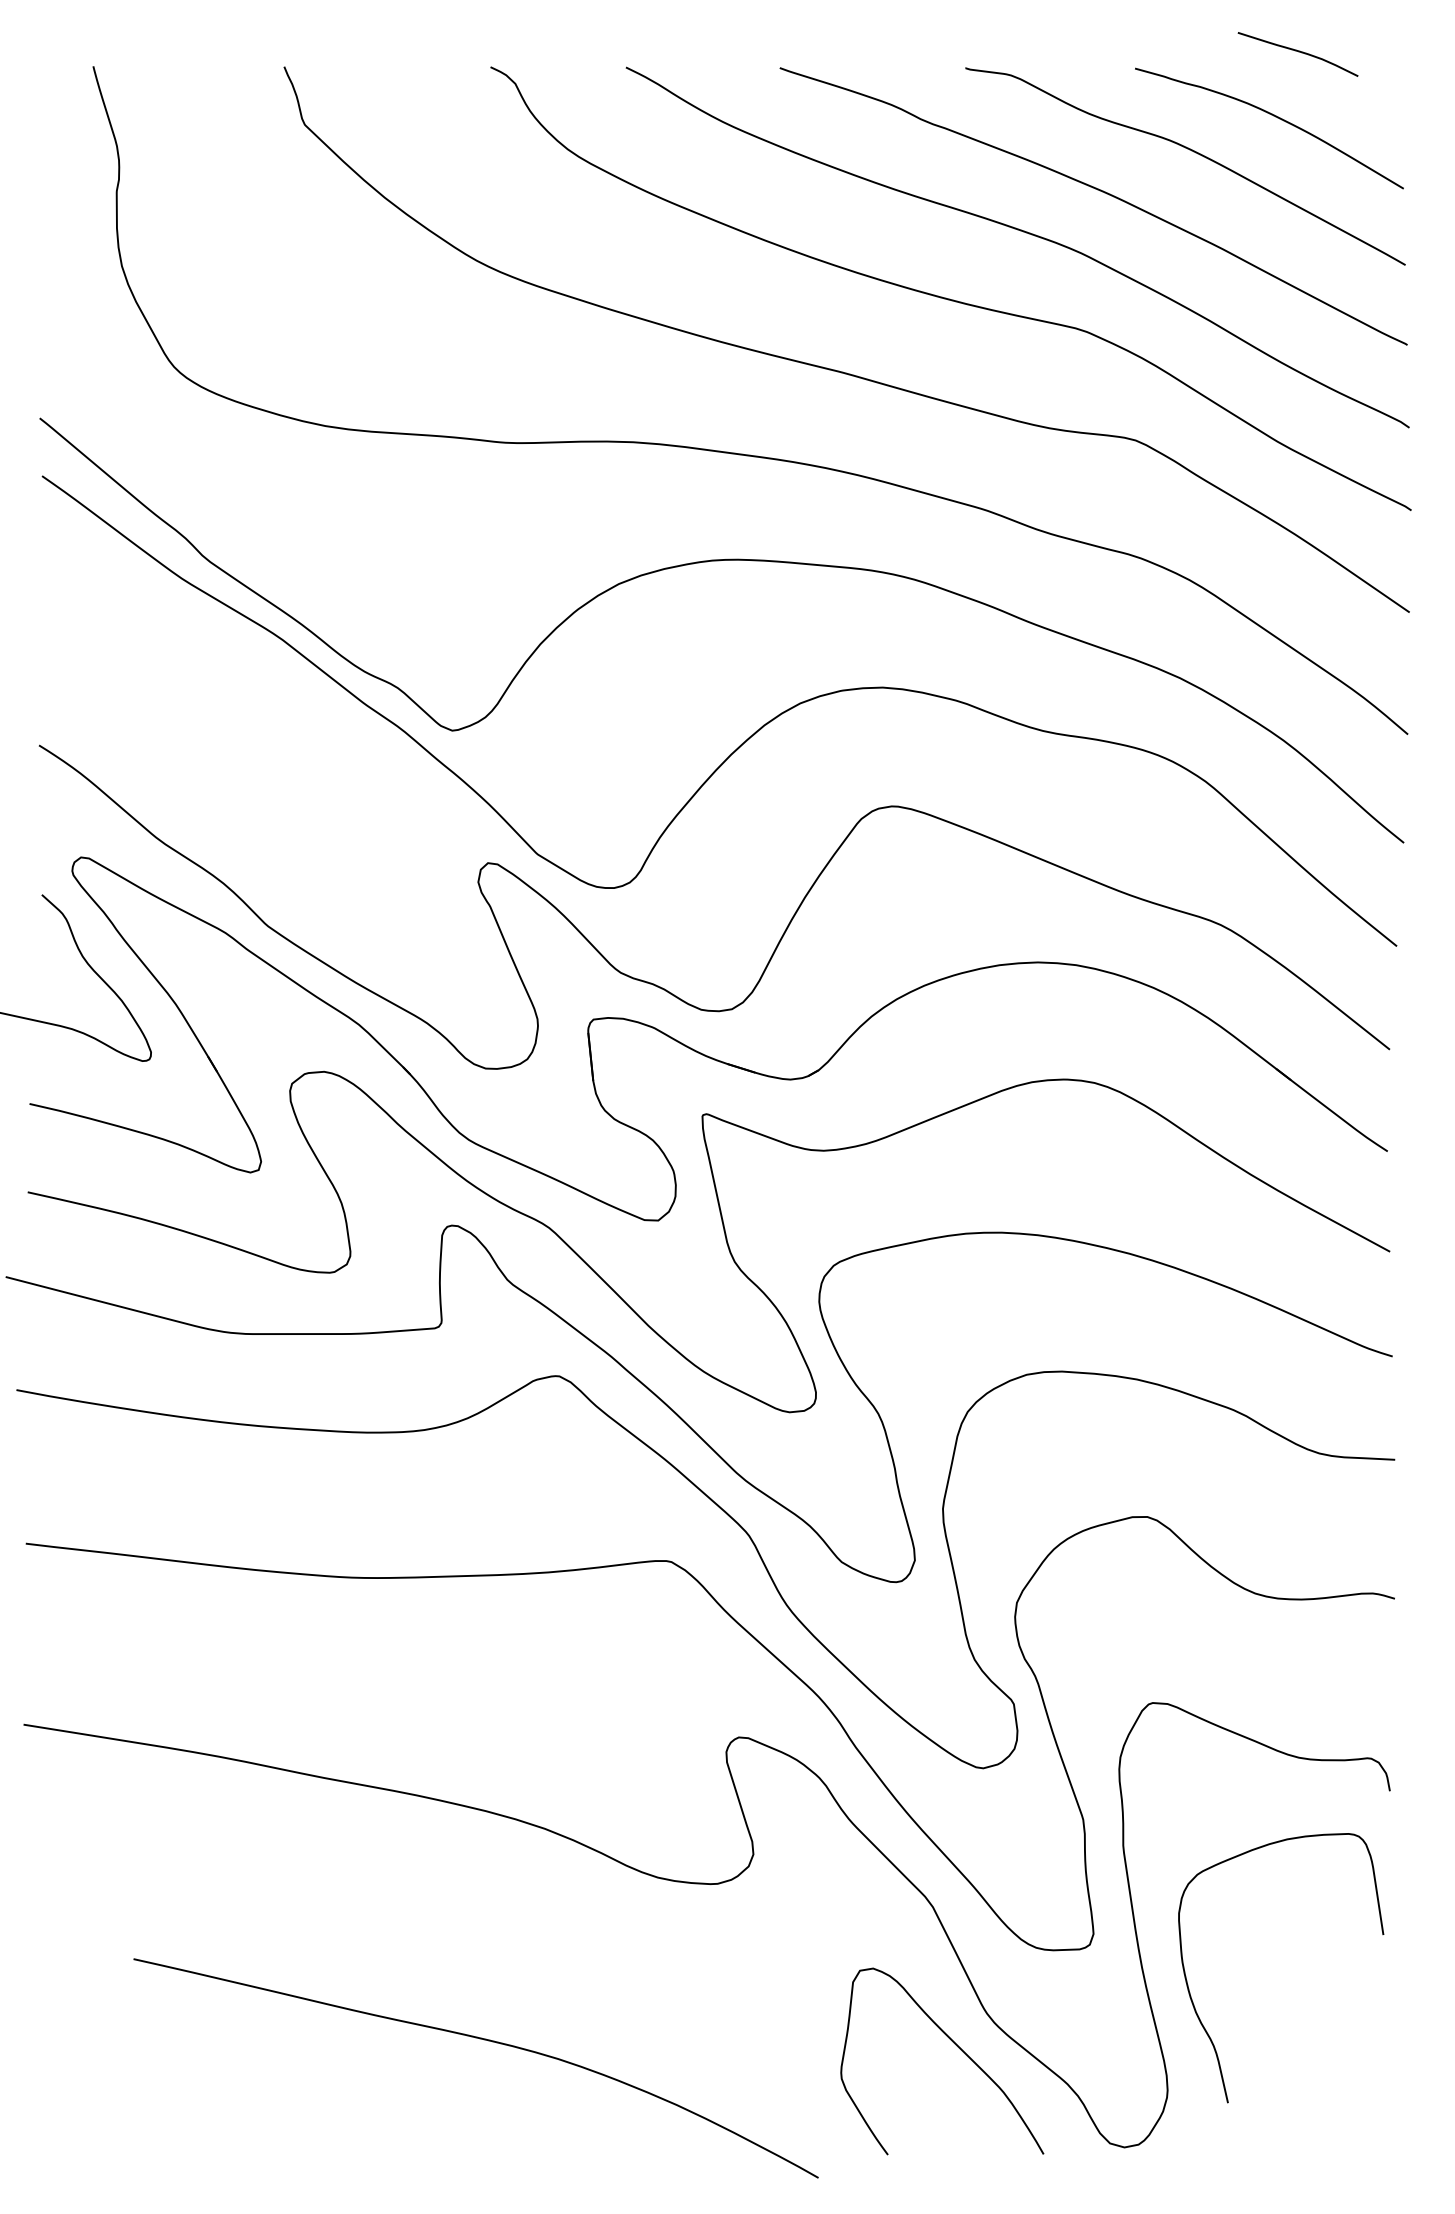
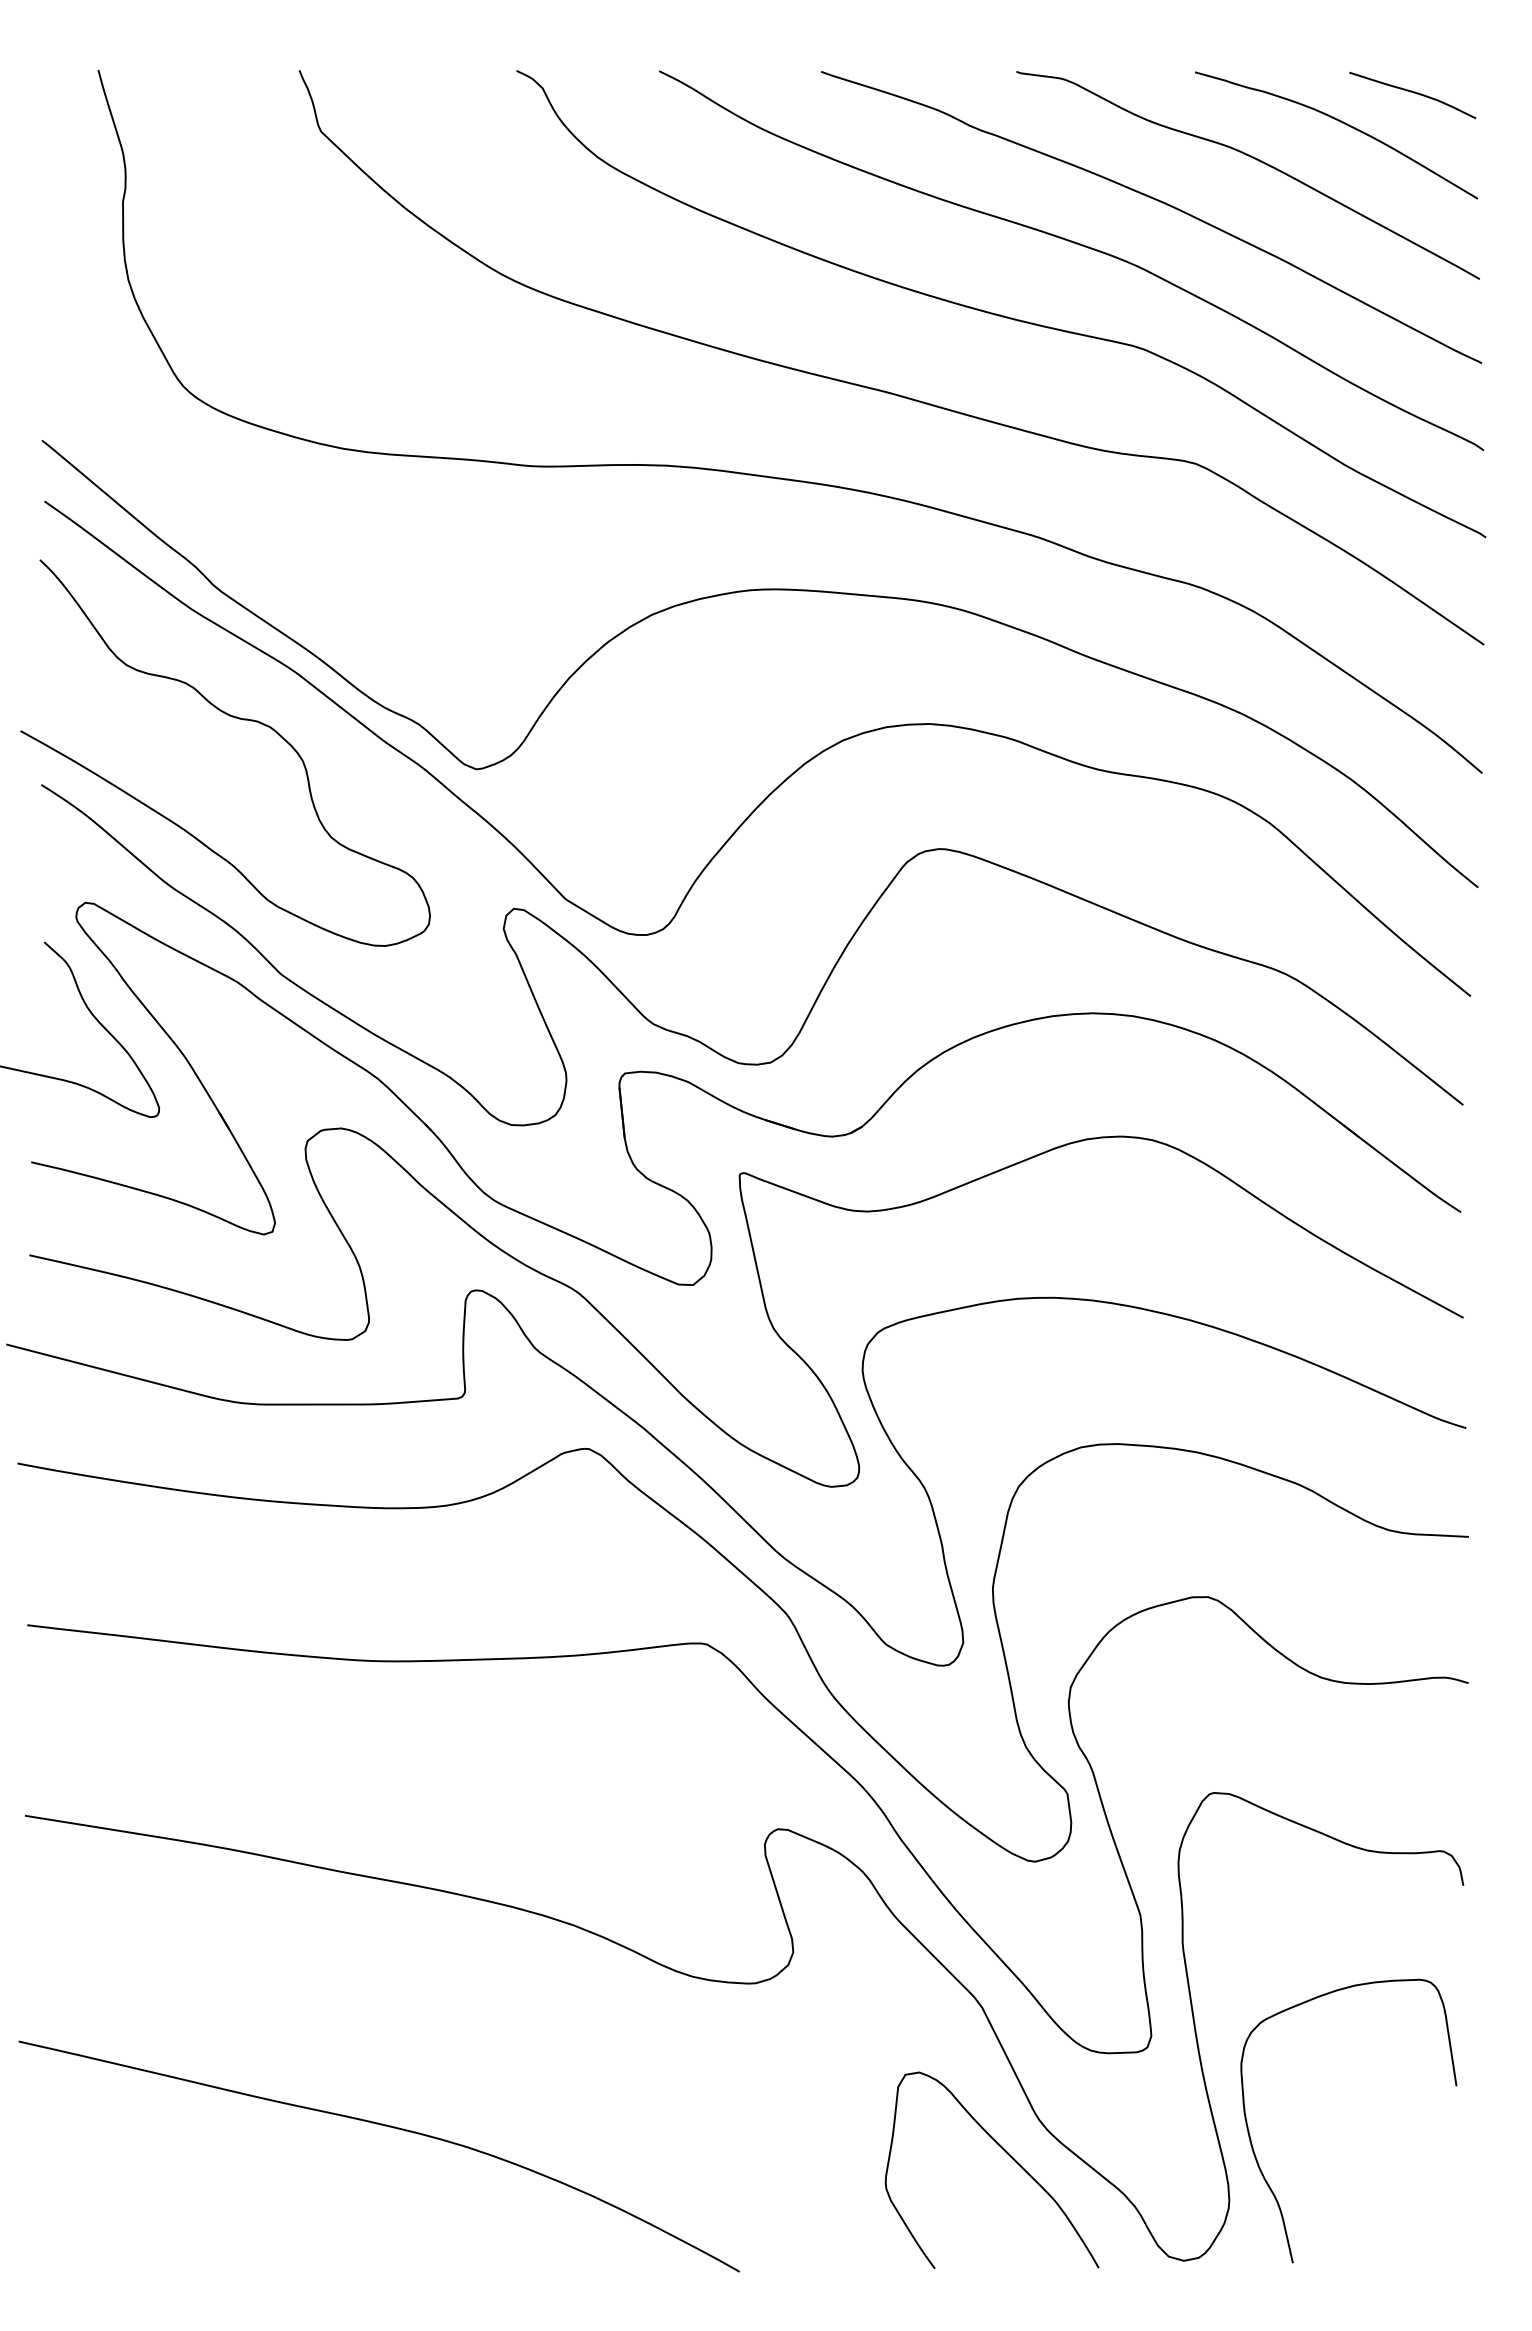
curve: (1298, 52) -> (1413, 93), moved
curve: (223, 682) -> (235, 718), added
curve: (1191, 1996) -> (1254, 2150), moved
curve: (481, 2039) -> (384, 2126), moved

